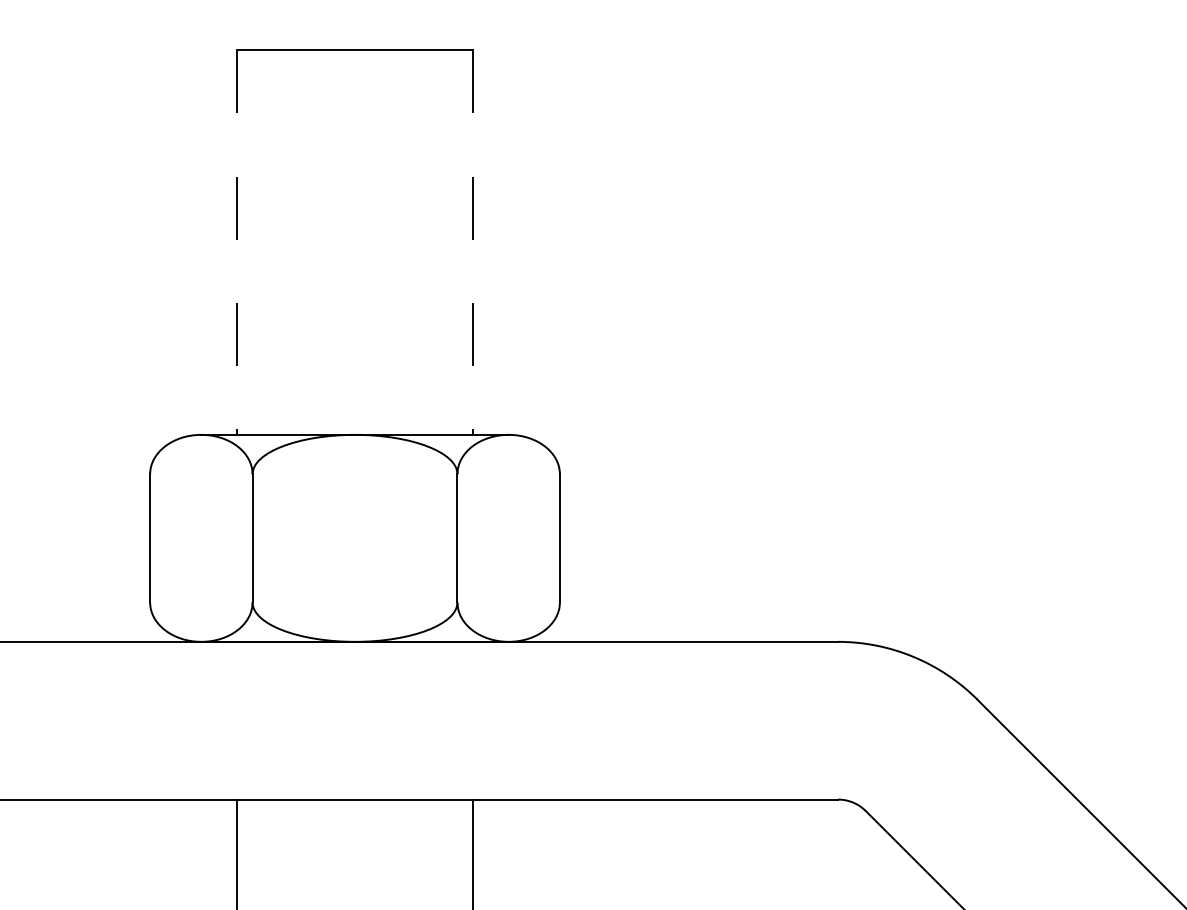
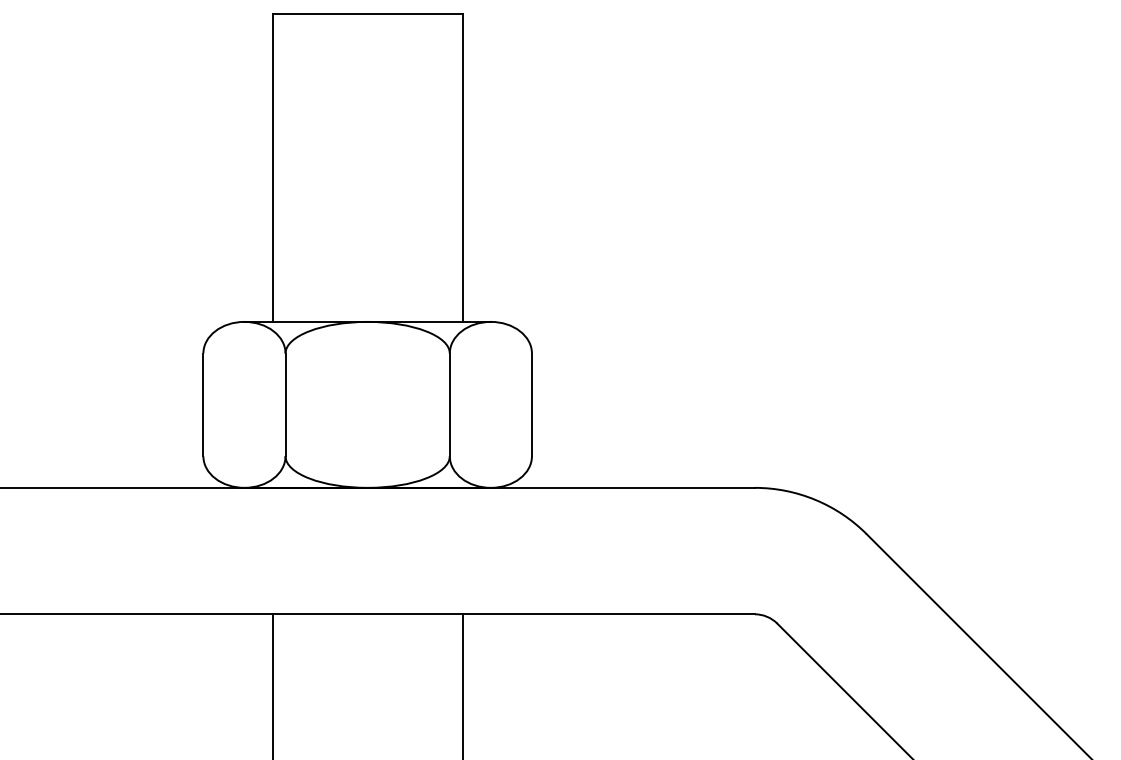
line: (236, 243) -> (272, 168), dashed -> solid
line: (473, 243) -> (462, 168), dashed -> solid

